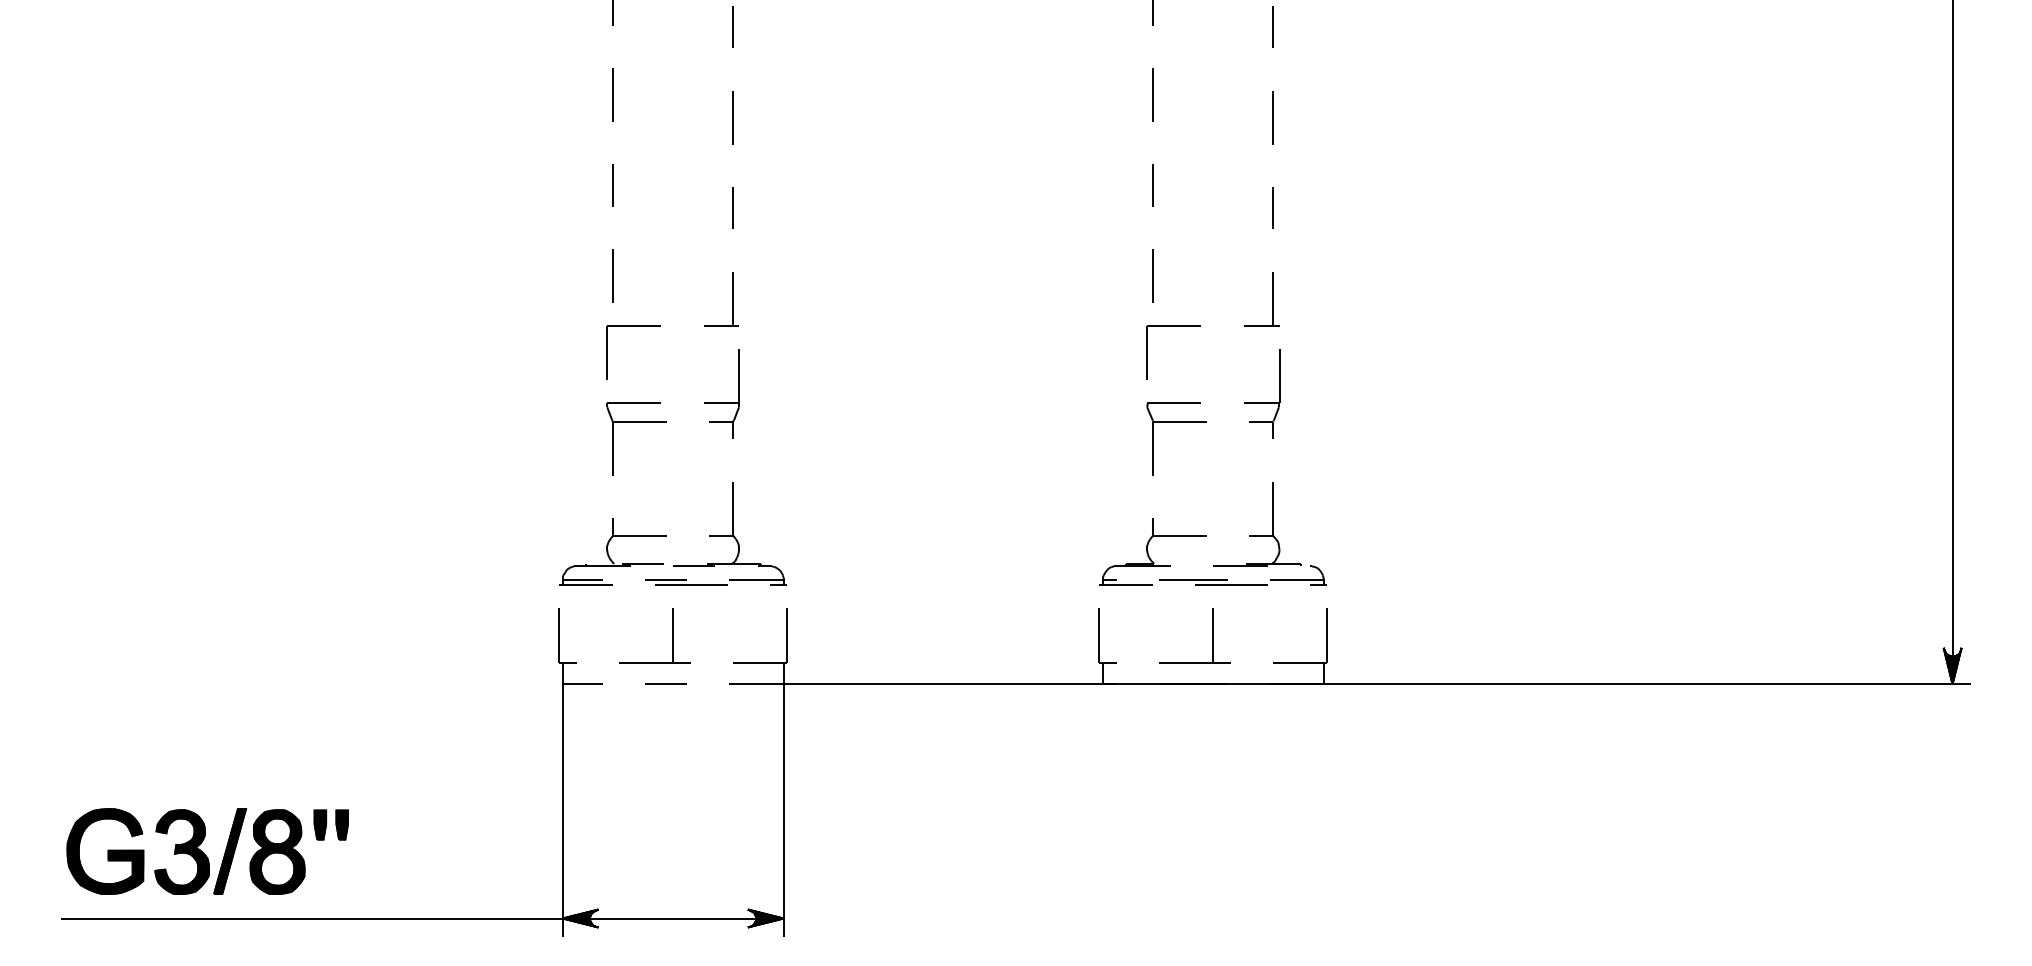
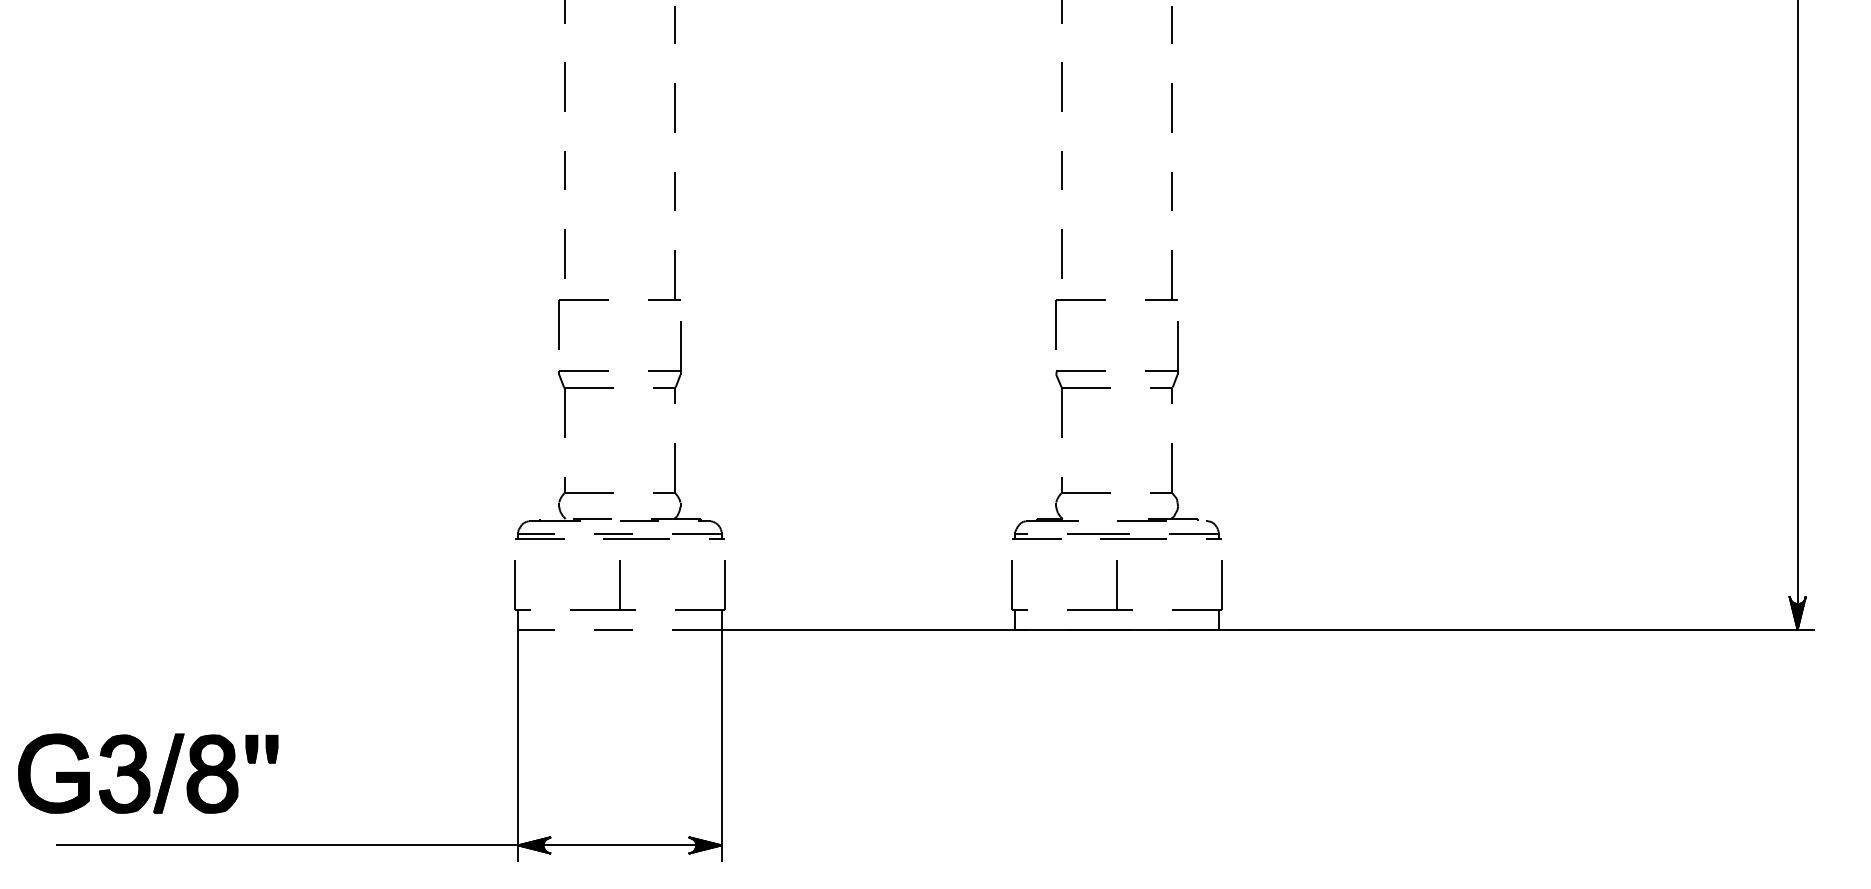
part: (207, 851) -> (148, 773), moved

